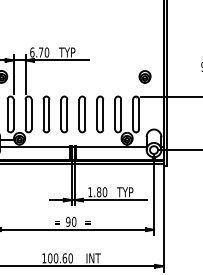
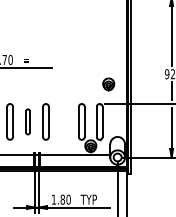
text: (67, 52) -> (31, 59), TYP -> =
part: (64, 114) -> (28, 121), size x0.7
part: (99, 114) -> (63, 121), removed

